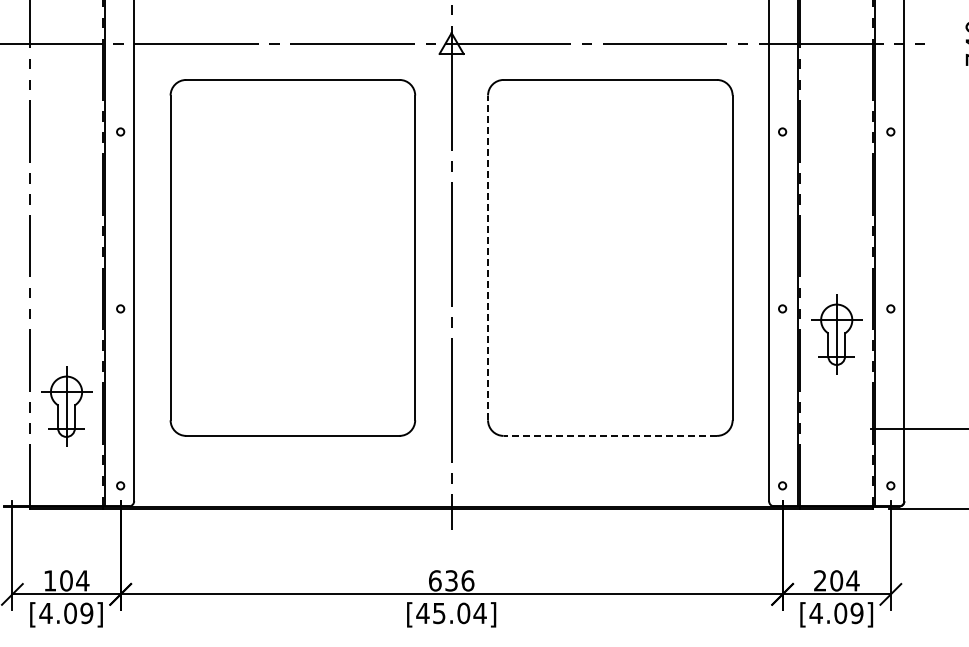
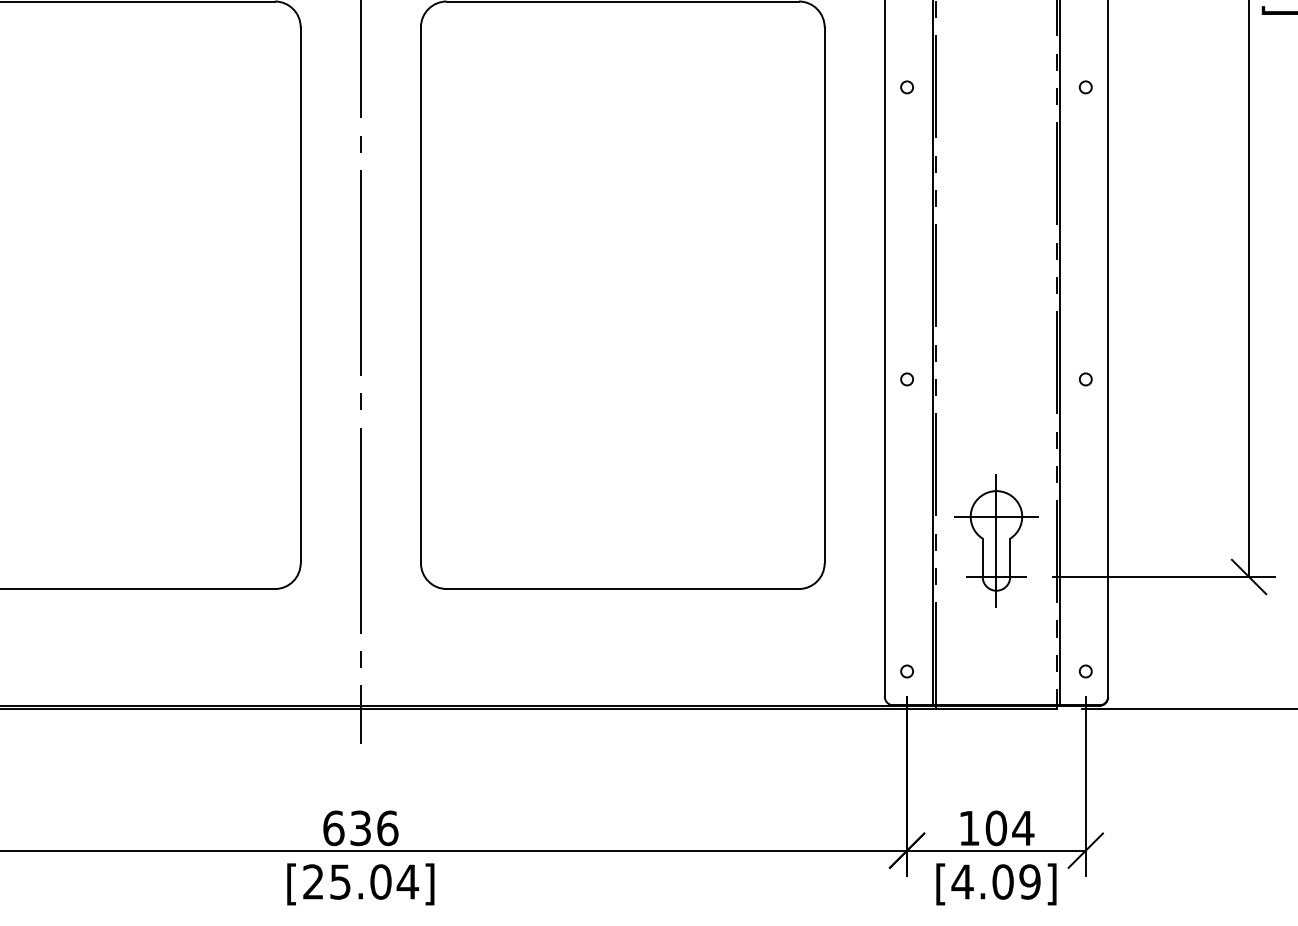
line: (488, 257) -> (421, 294), dashed -> solid
part: (836, 334) -> (996, 540), moved
line: (610, 435) -> (623, 588), dashed -> solid
text: (820, 580) -> (969, 827), 204 -> 104
text: (422, 612) -> (312, 880), [45.04] -> [25.04]

